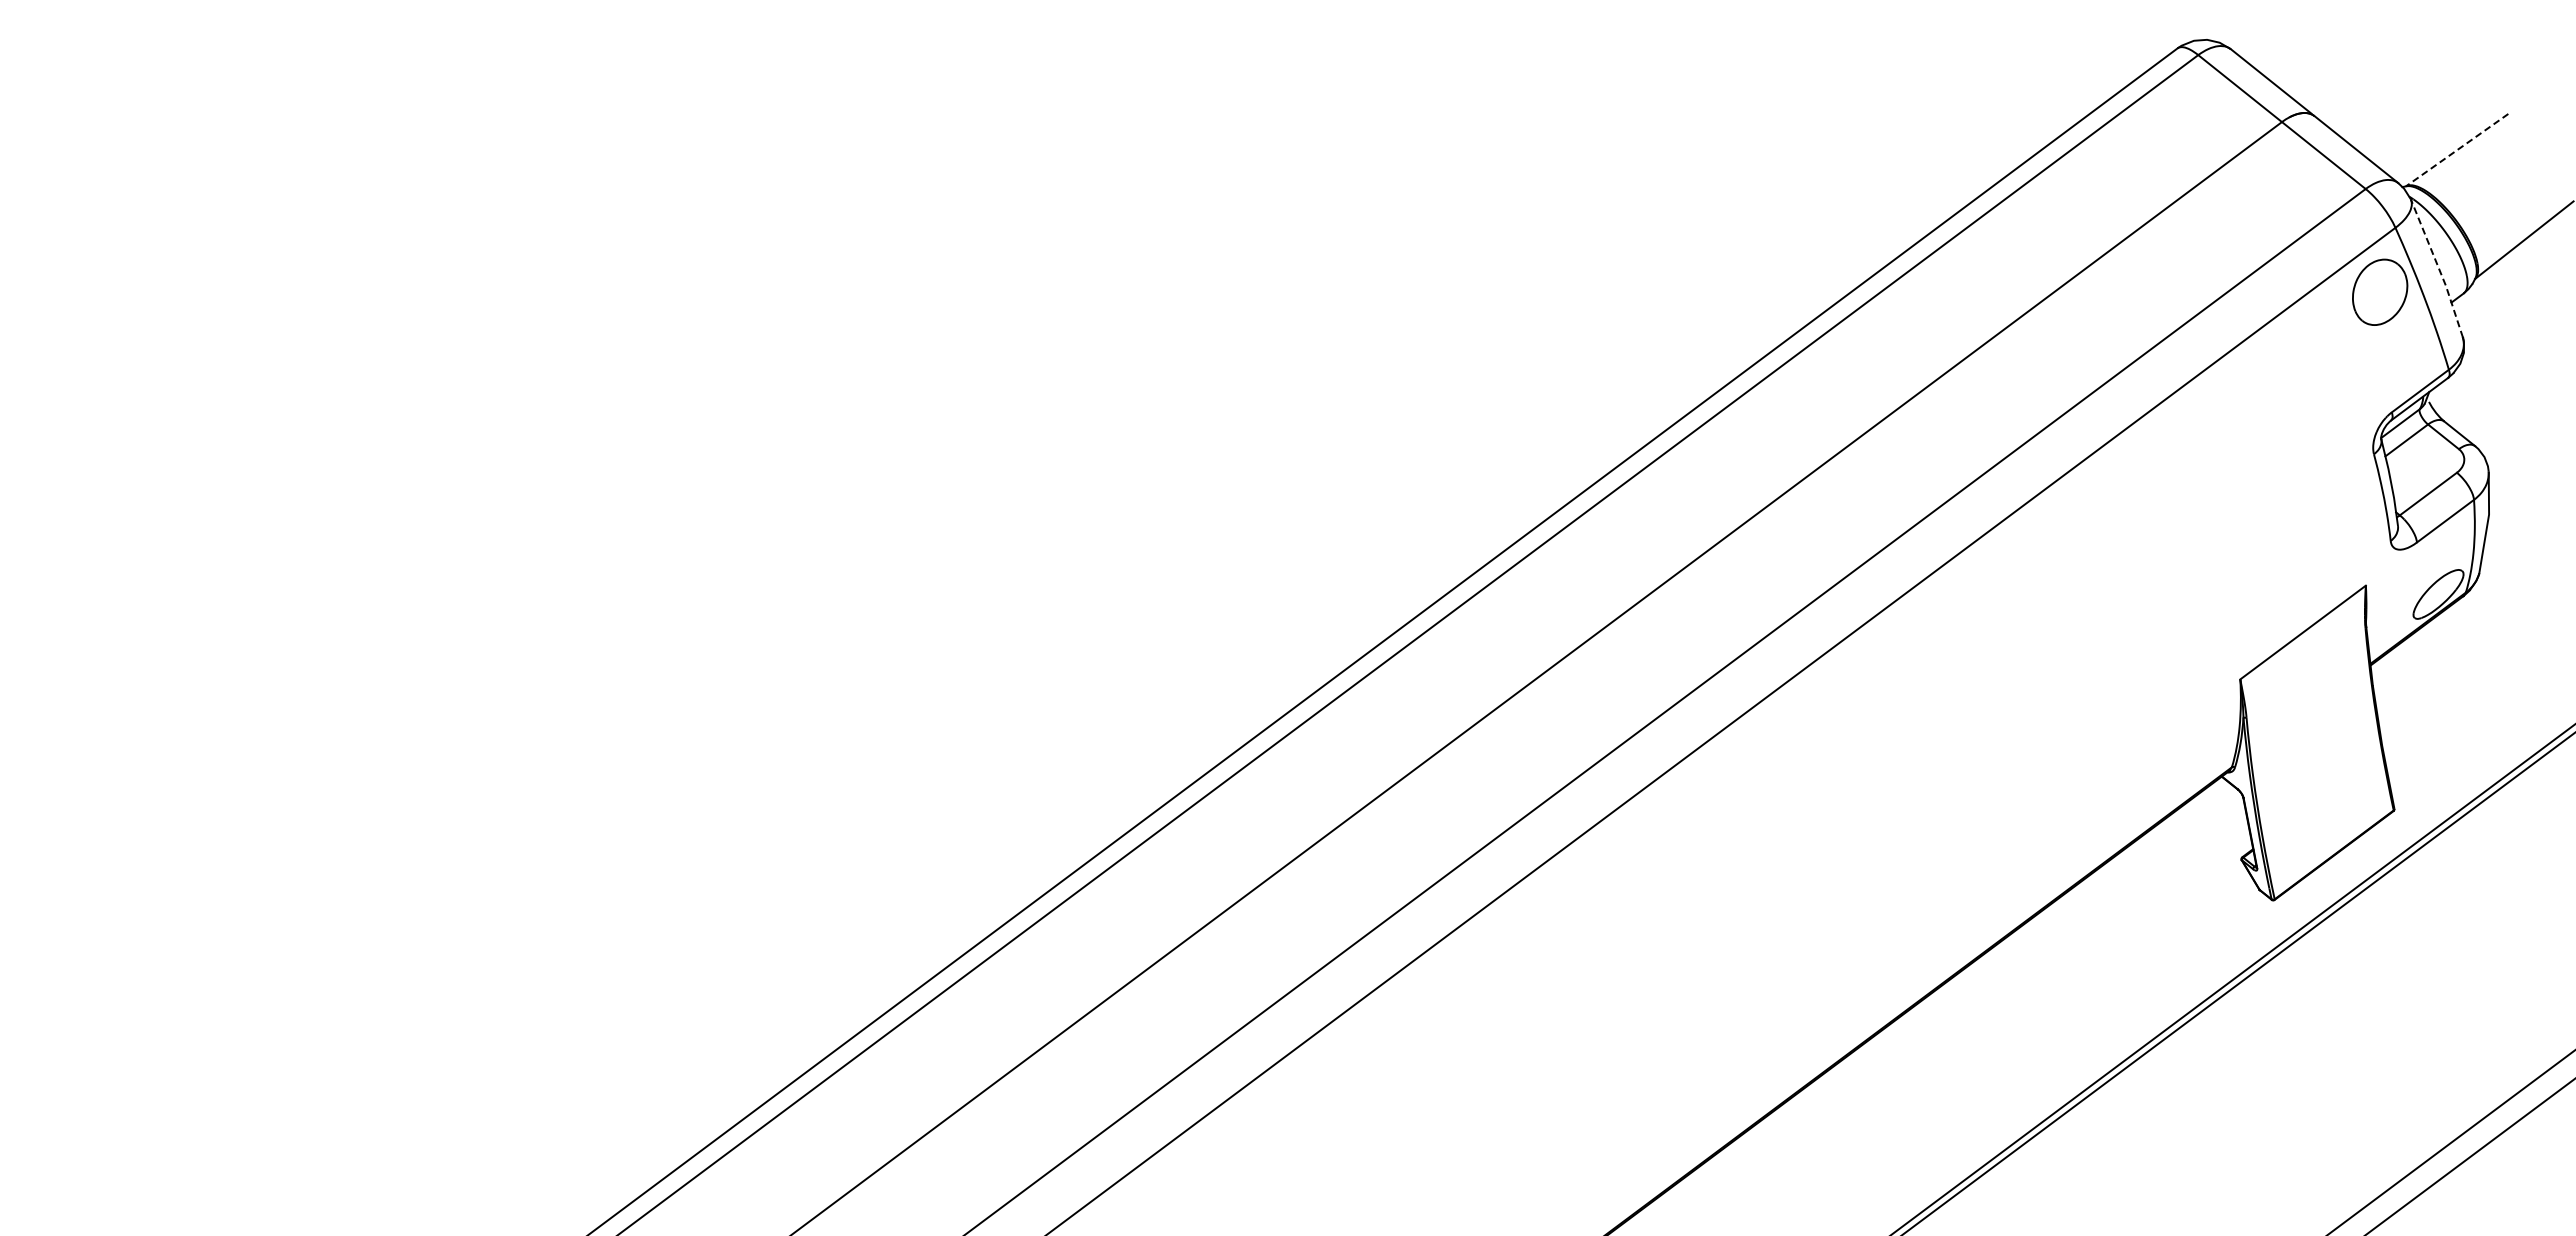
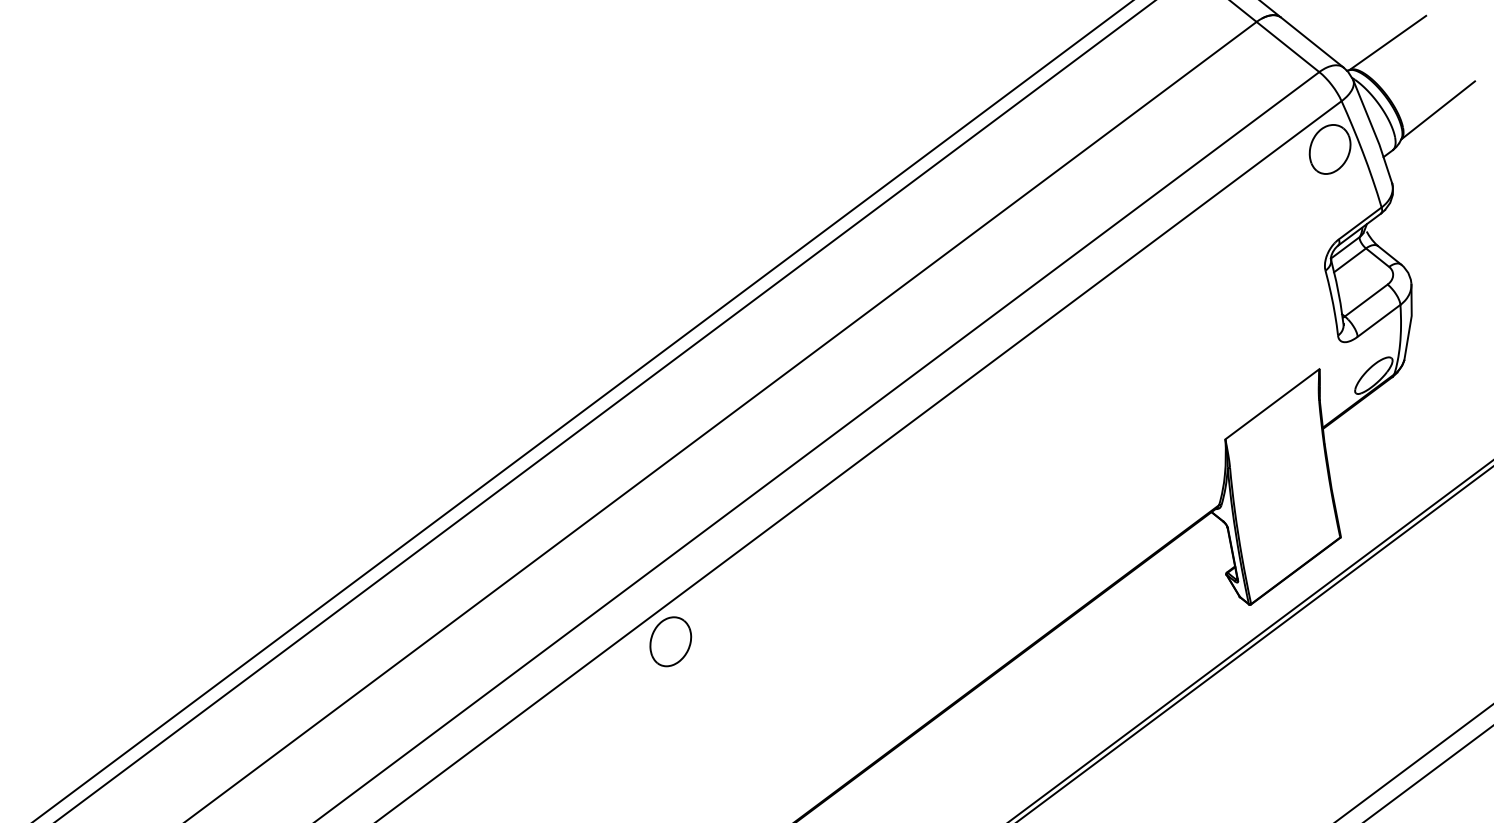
line: (2457, 150) -> (1388, 43), dashed -> solid
line: (2438, 268) -> (1373, 131), dashed -> solid
part: (1499, 949) -> (670, 641), added

